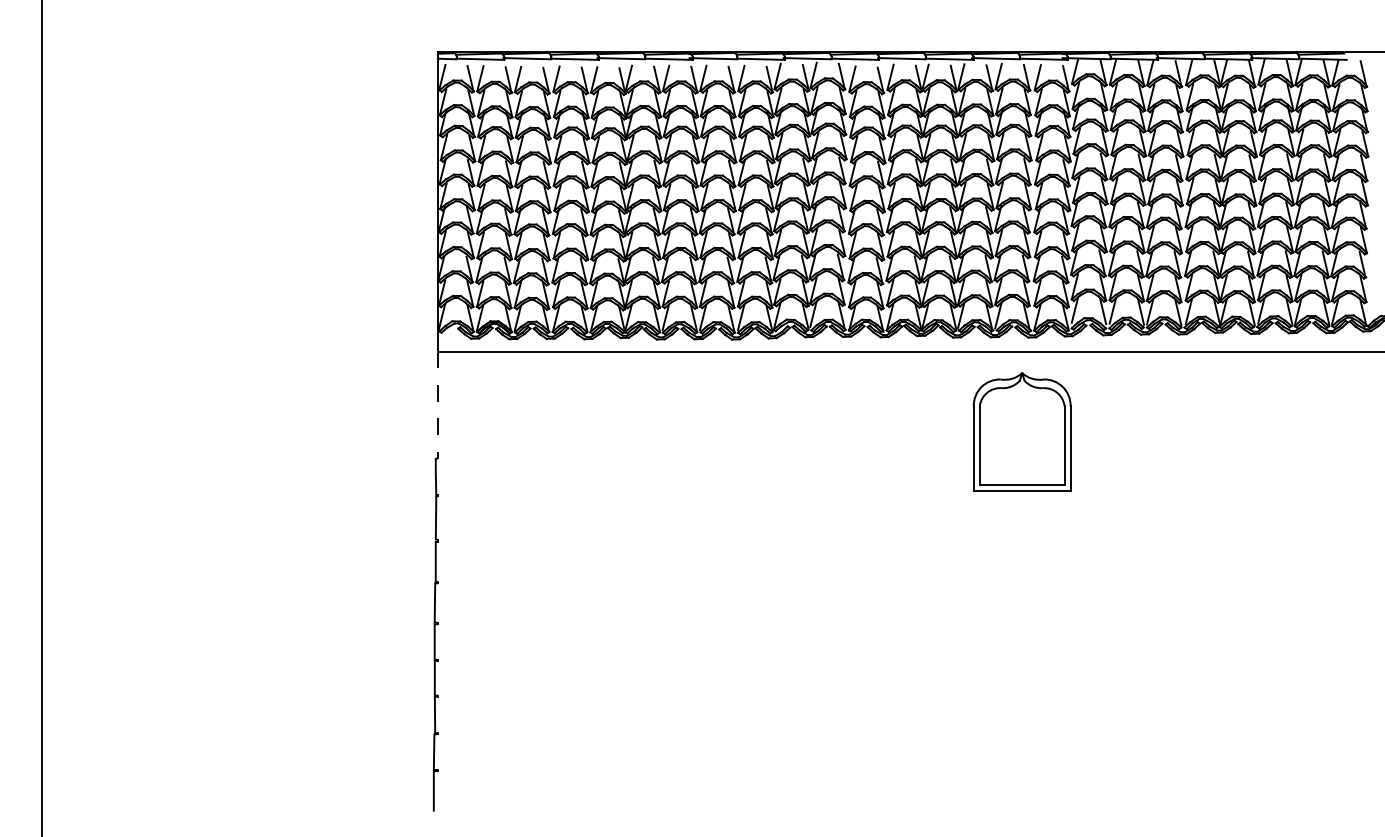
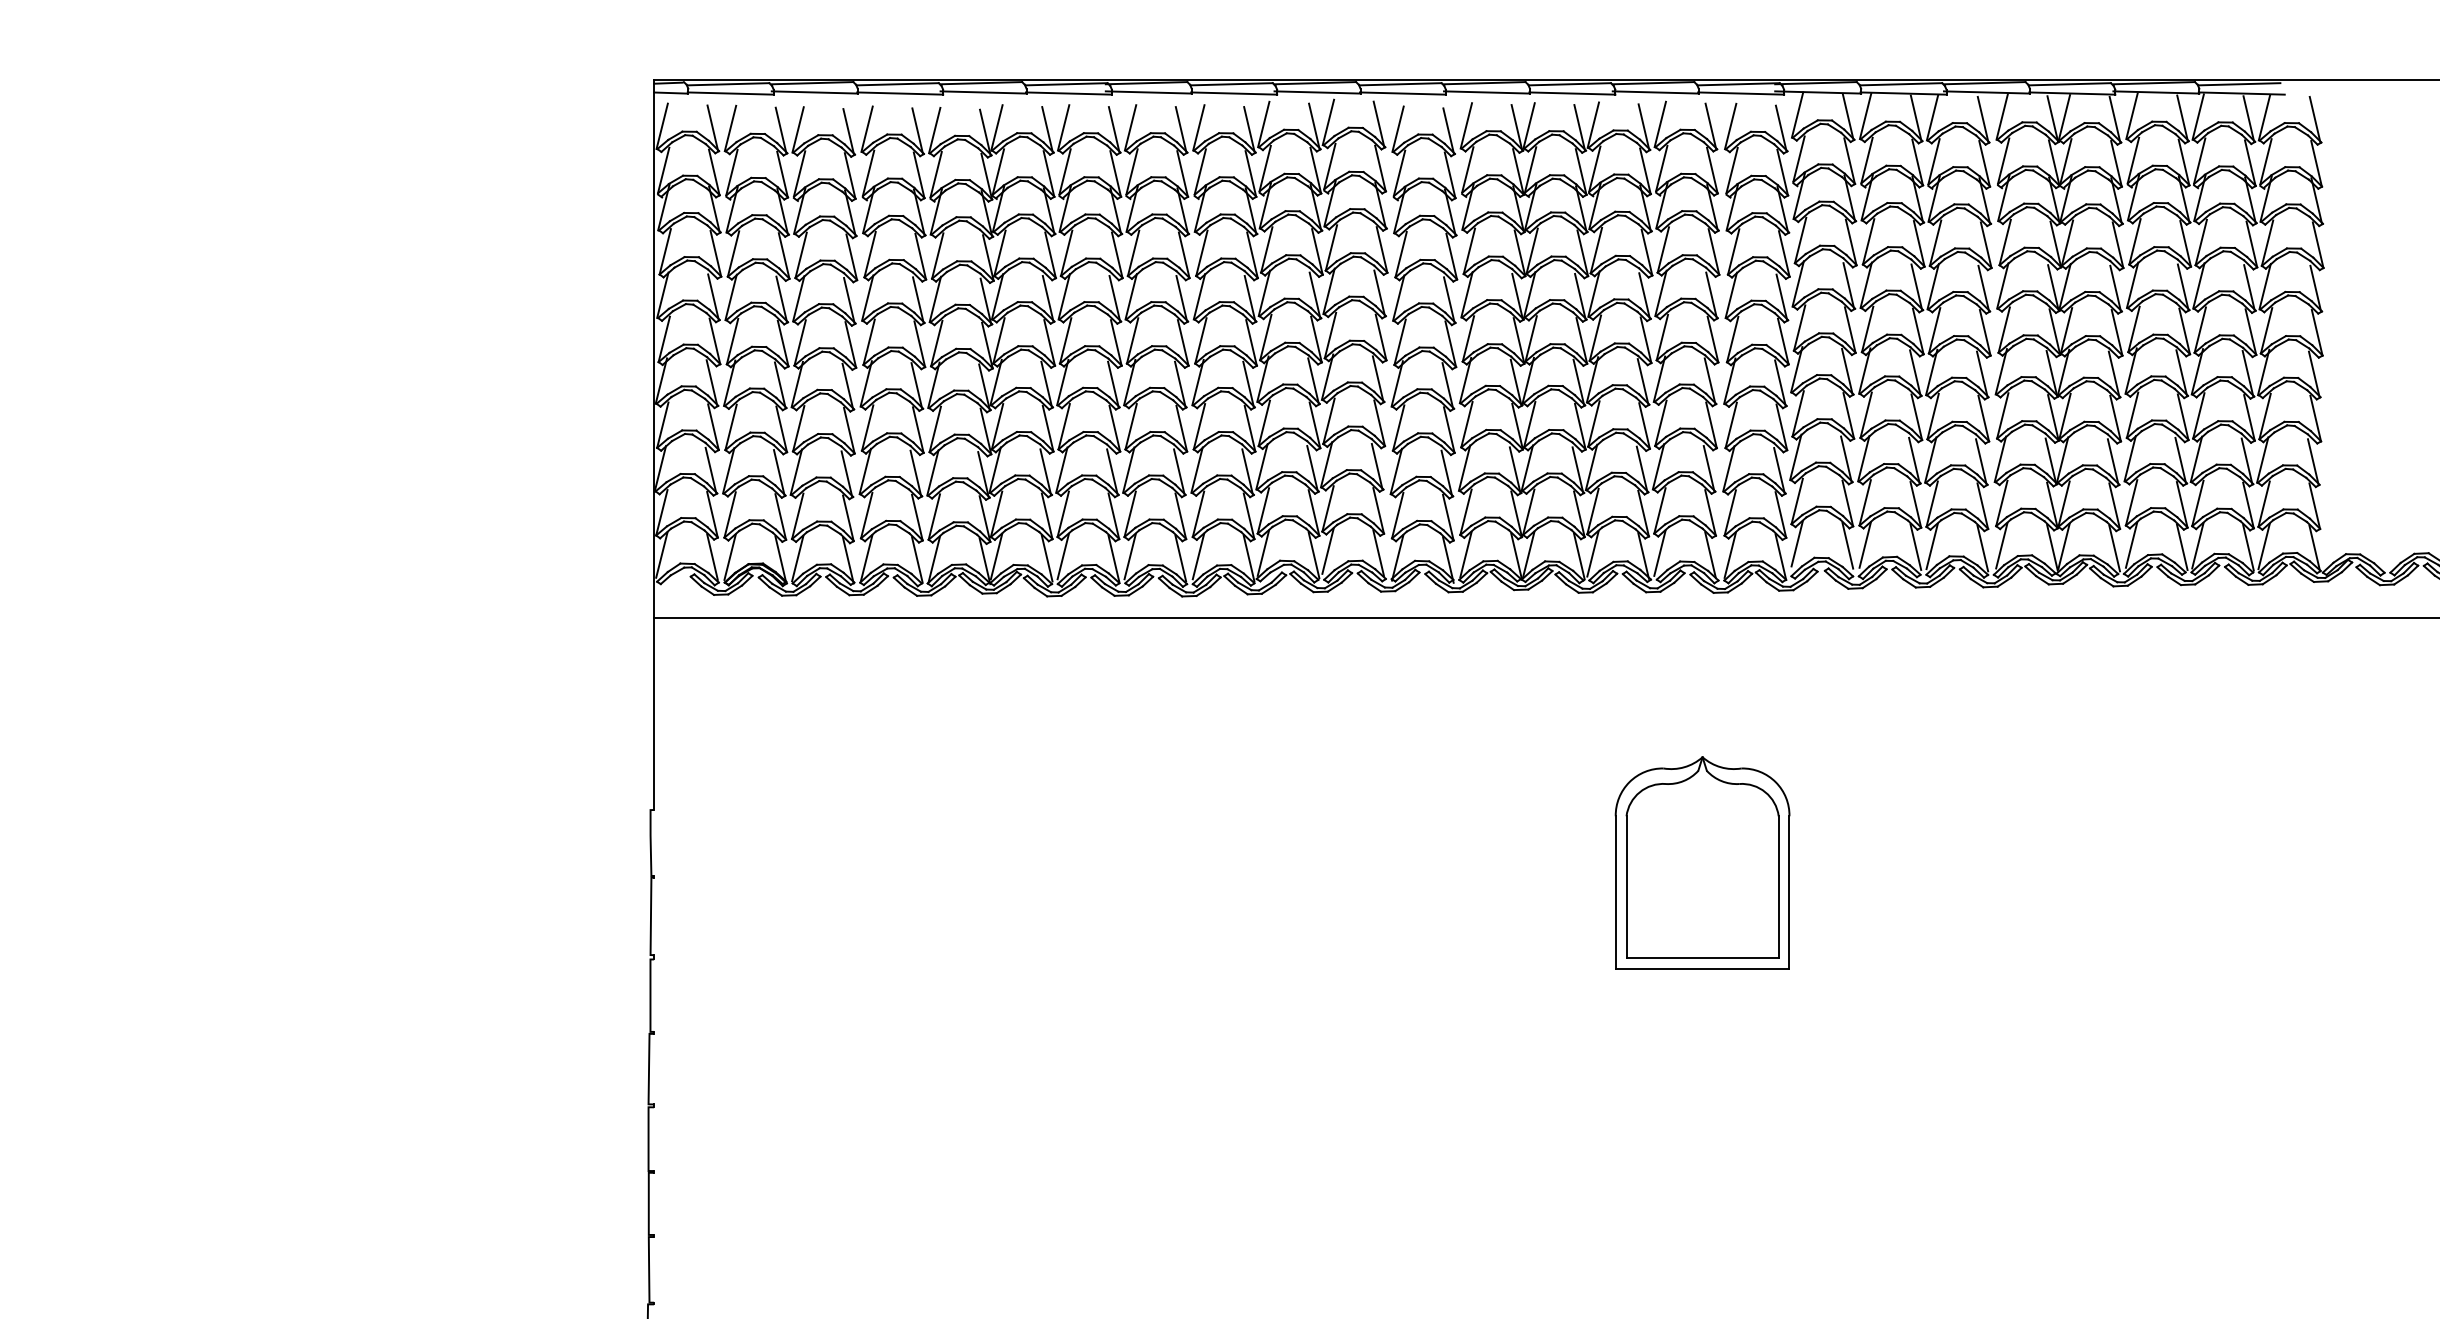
line: (437, 405) -> (653, 714), dashed -> solid
part: (1021, 431) -> (1701, 861), moved

